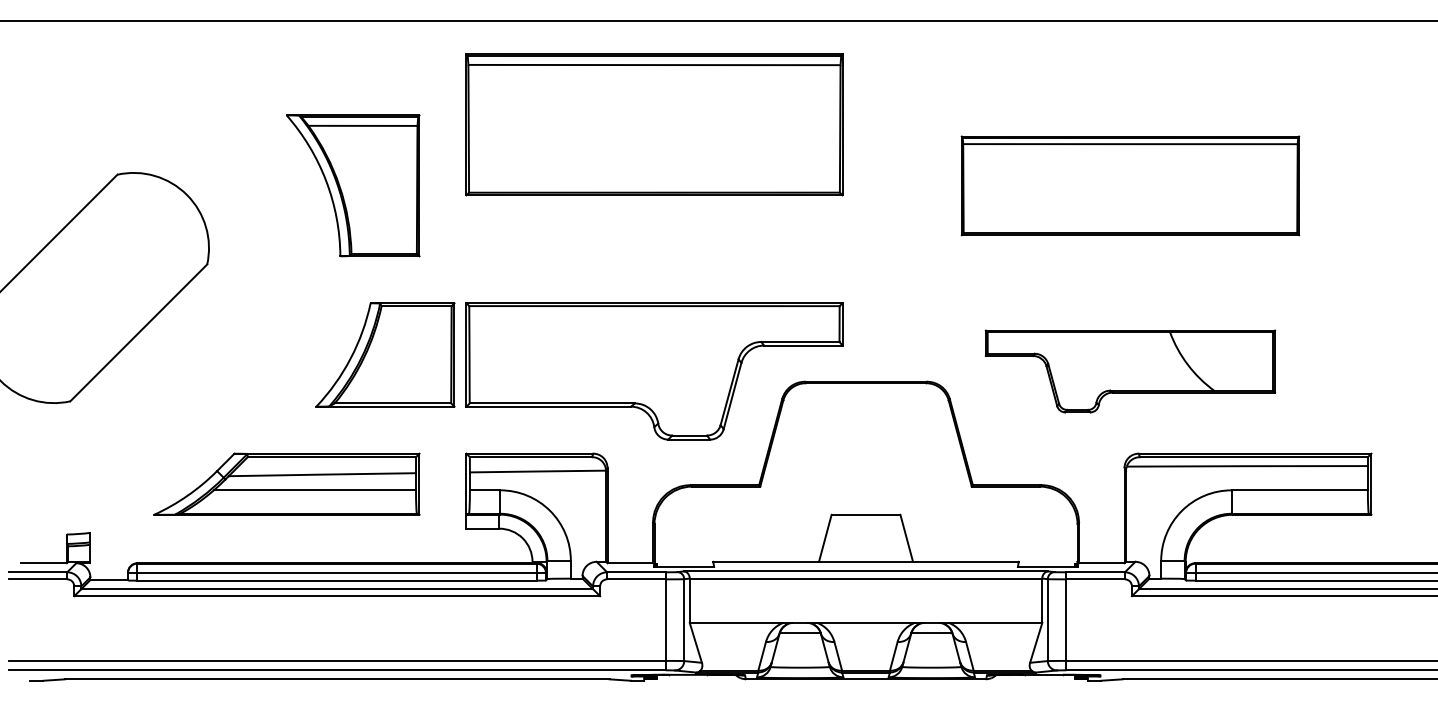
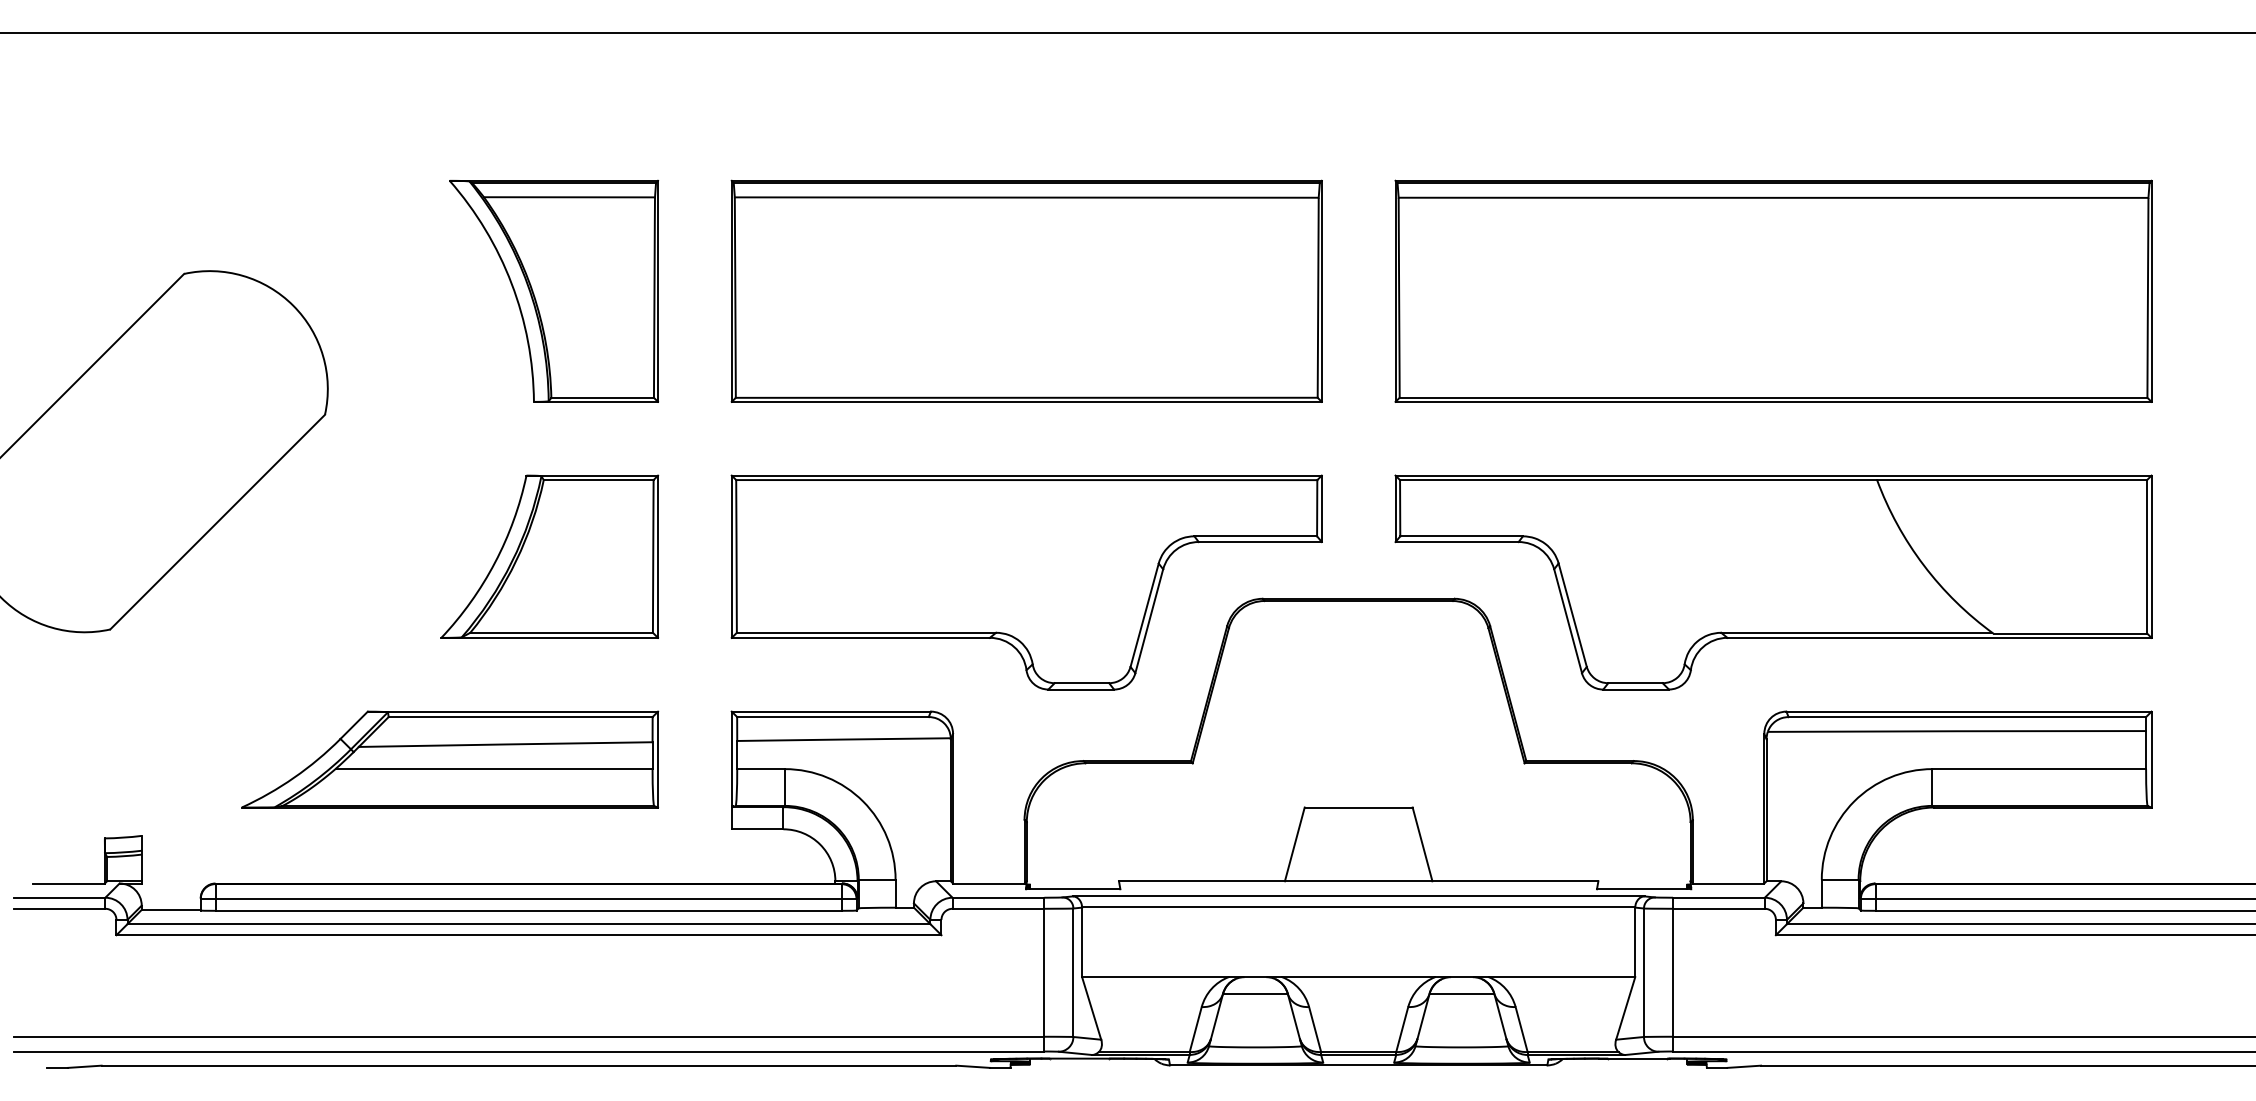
part: (654, 124) -> (1026, 290), moved
part: (1130, 185) -> (1773, 290), size x1.43
part: (385, 354) -> (549, 555), moved
part: (1130, 371) -> (1773, 582), size x1.67

